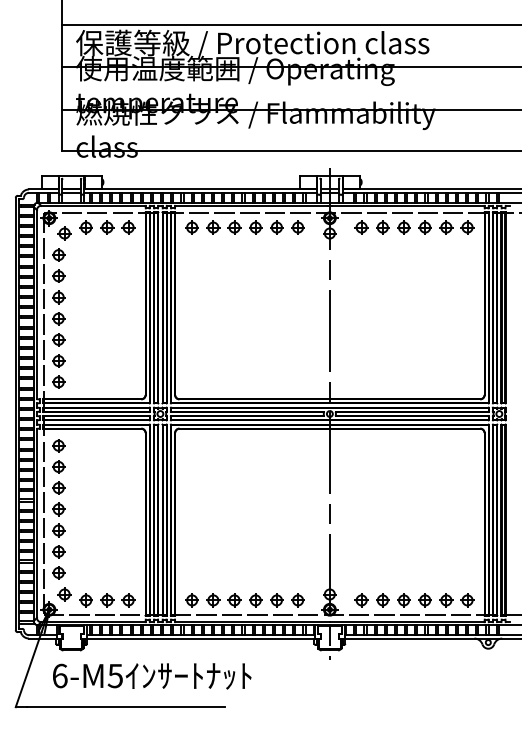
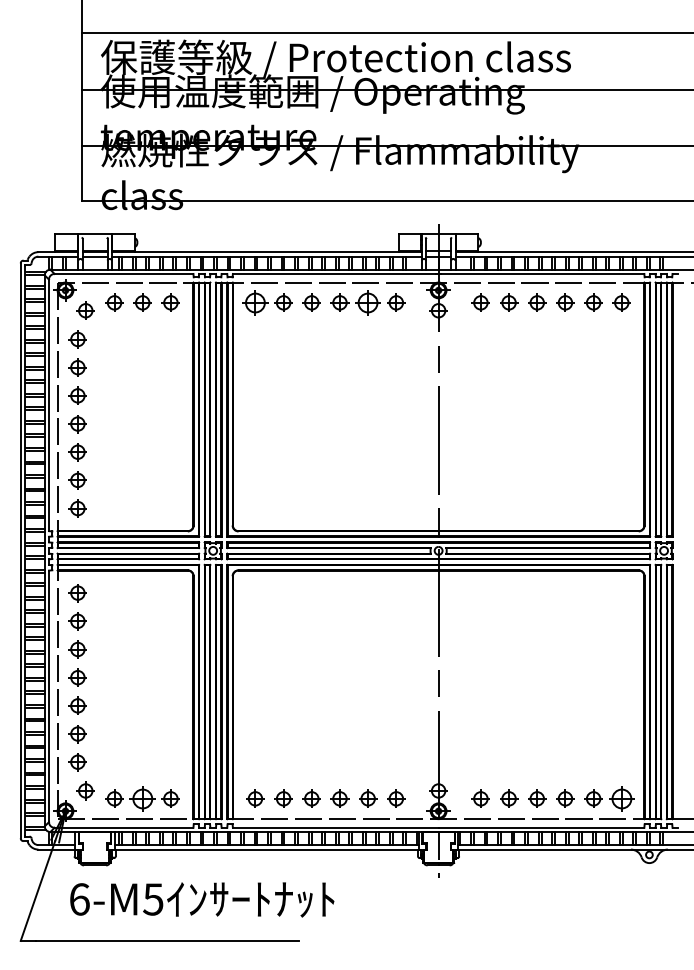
part: (192, 227) -> (255, 302), size x1.4
part: (277, 227) -> (368, 302), size x1.4
part: (107, 600) -> (142, 798), size x1.4
part: (467, 600) -> (621, 798), size x1.4

